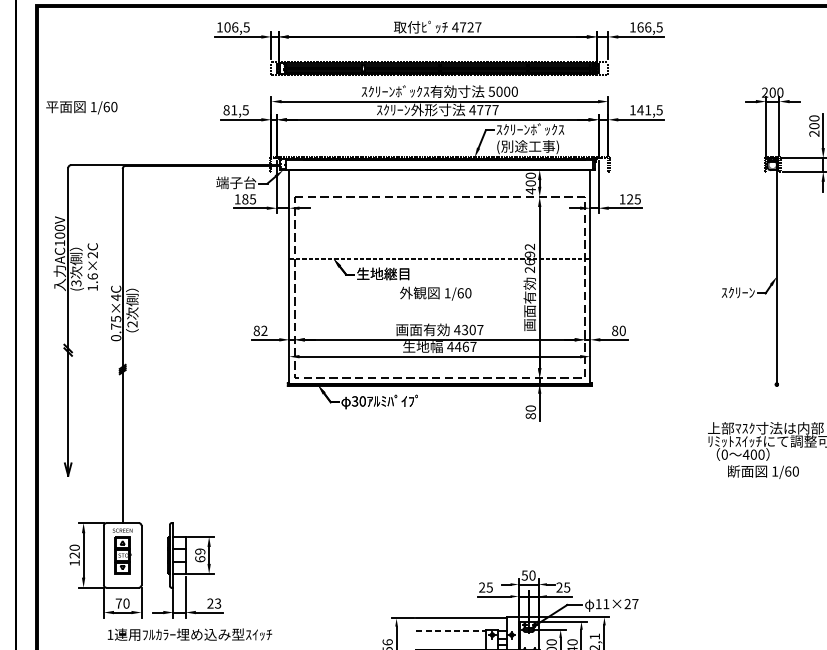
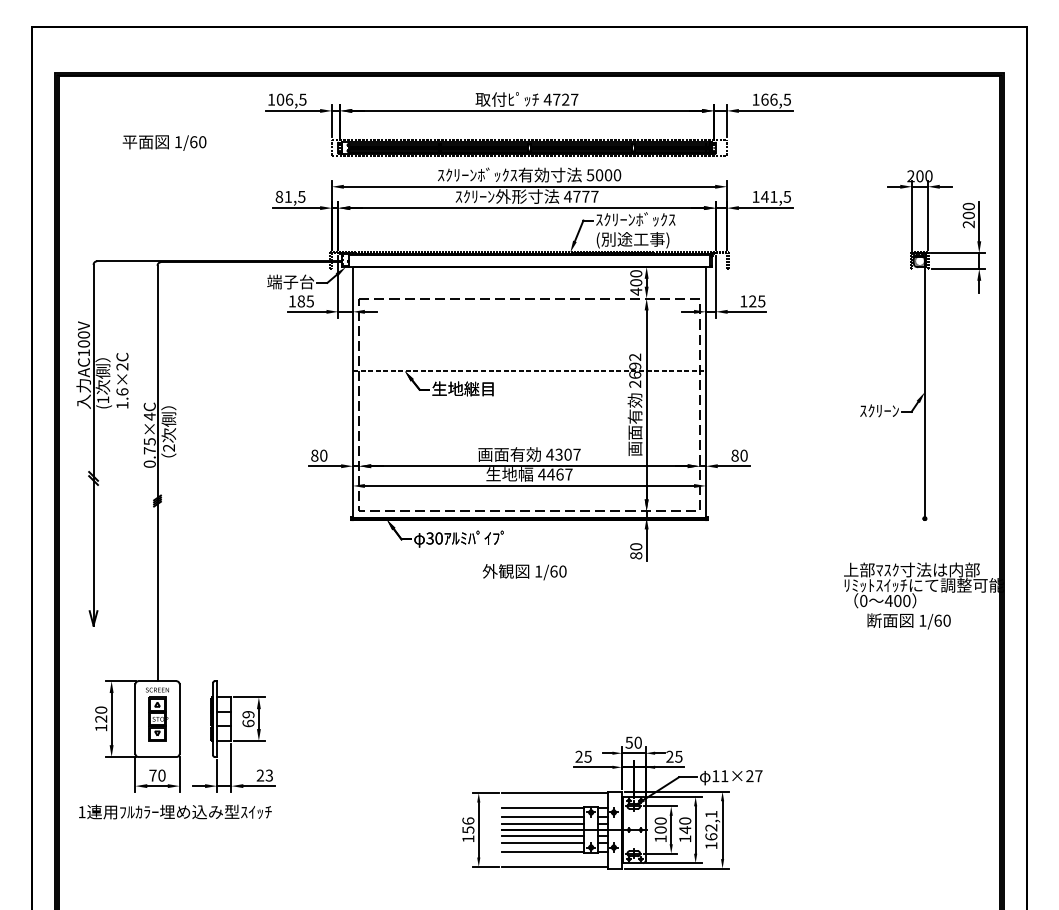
text: (81, 107) -> (164, 142), moved
text: (76, 282) -> (103, 399), (3 -> (1
text: (435, 294) -> (524, 572), moved
text: (264, 330) -> (323, 455), 82 -> 80
line: (451, 631) -> (543, 808), dashed -> solid
text: (190, 634) -> (175, 811), moved
line: (451, 638) -> (543, 816), added
line: (451, 645) -> (543, 824), added

